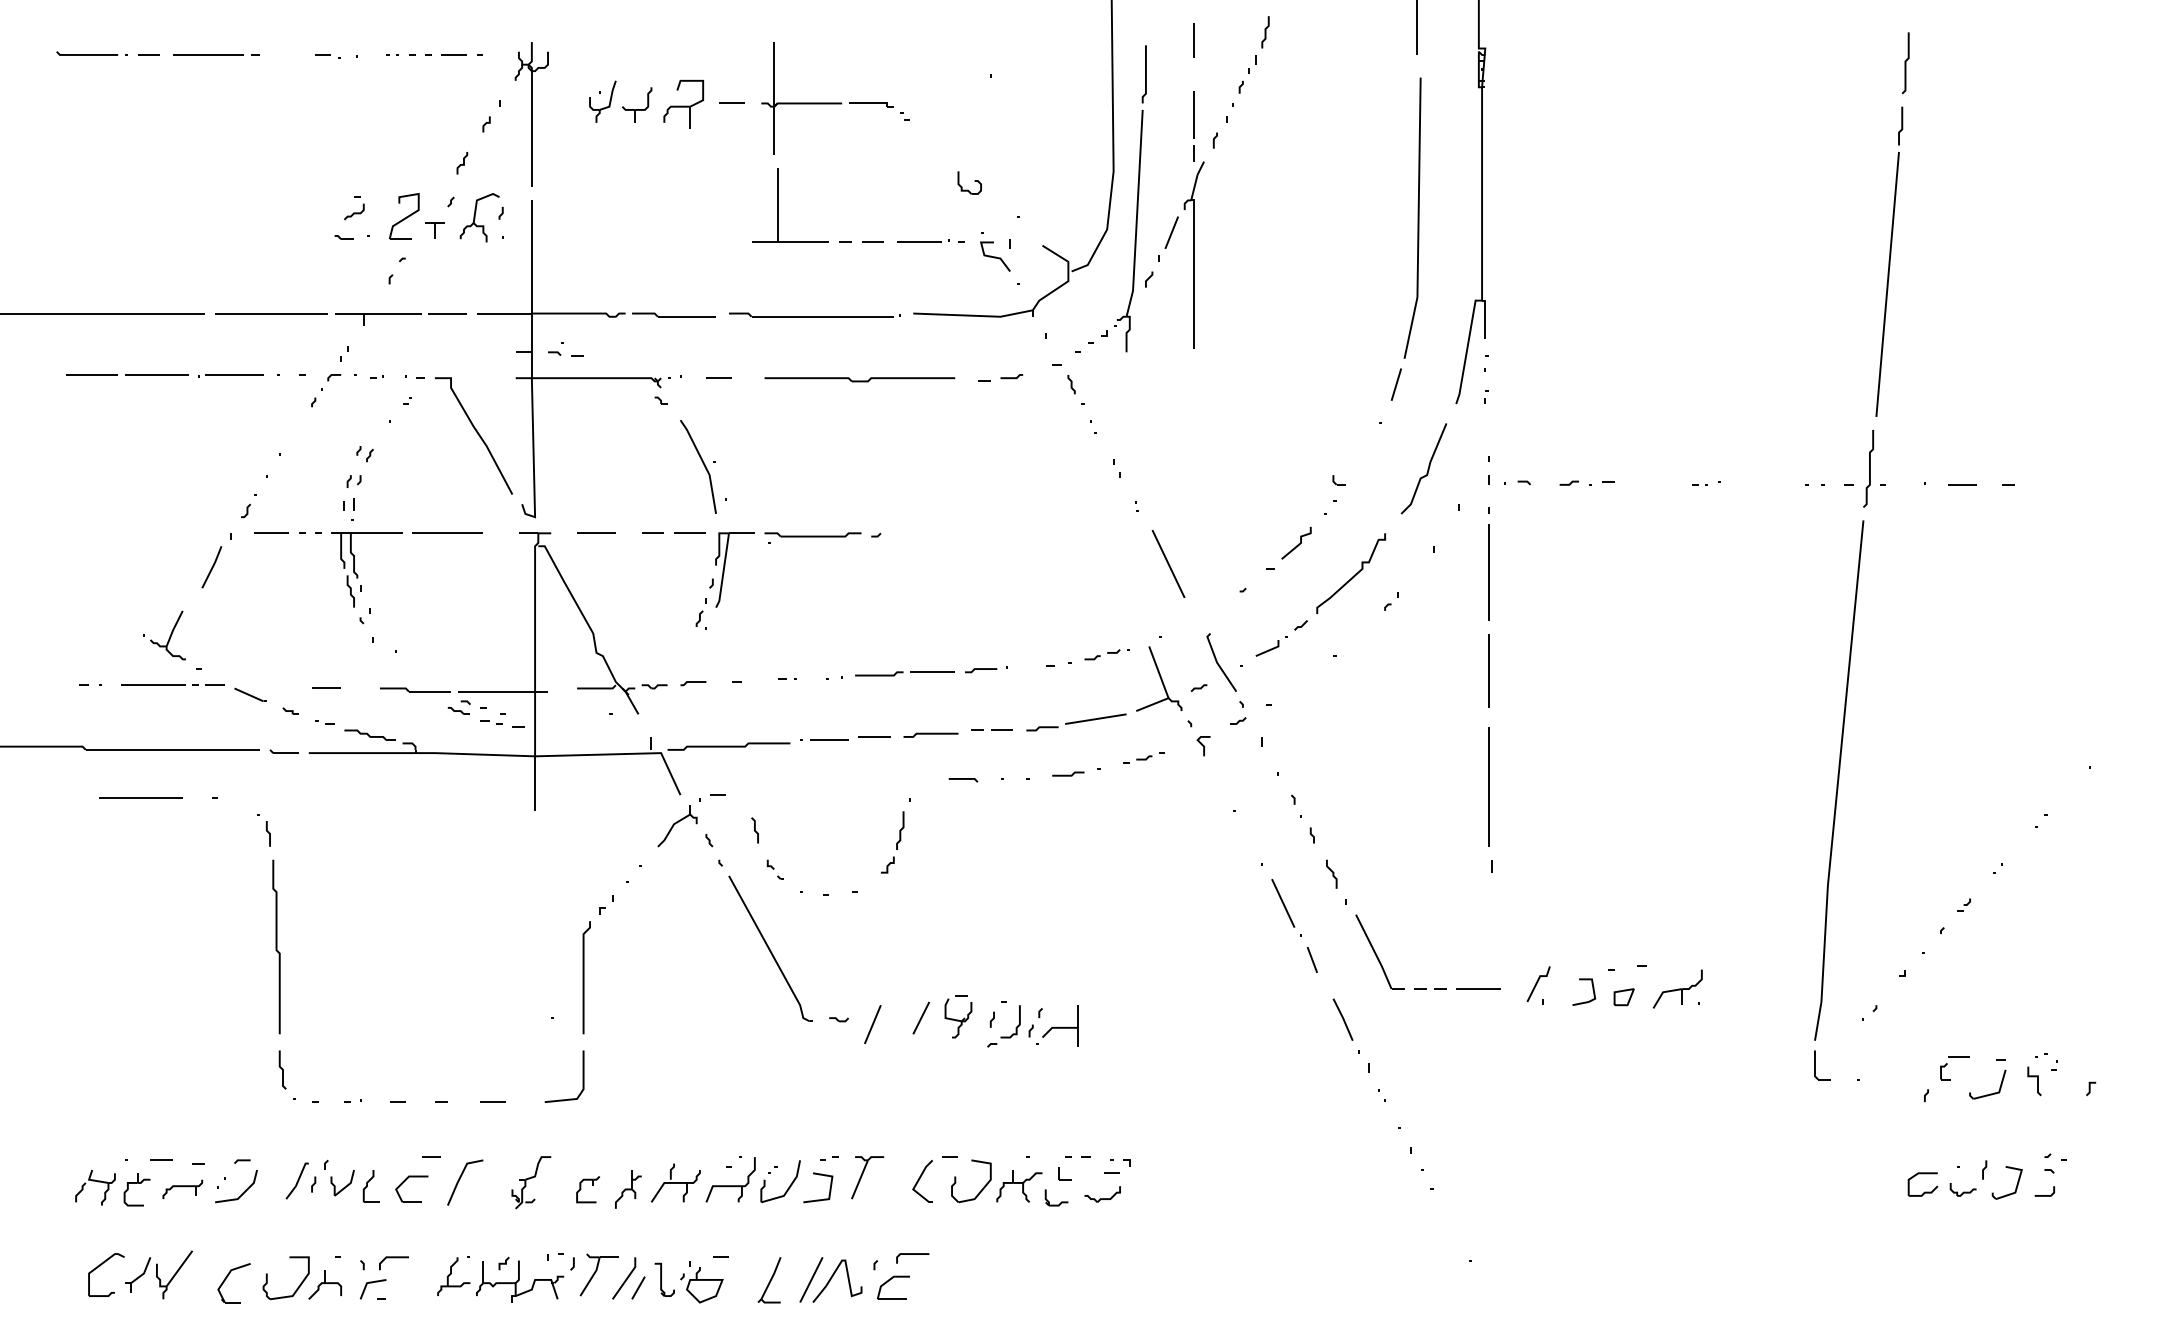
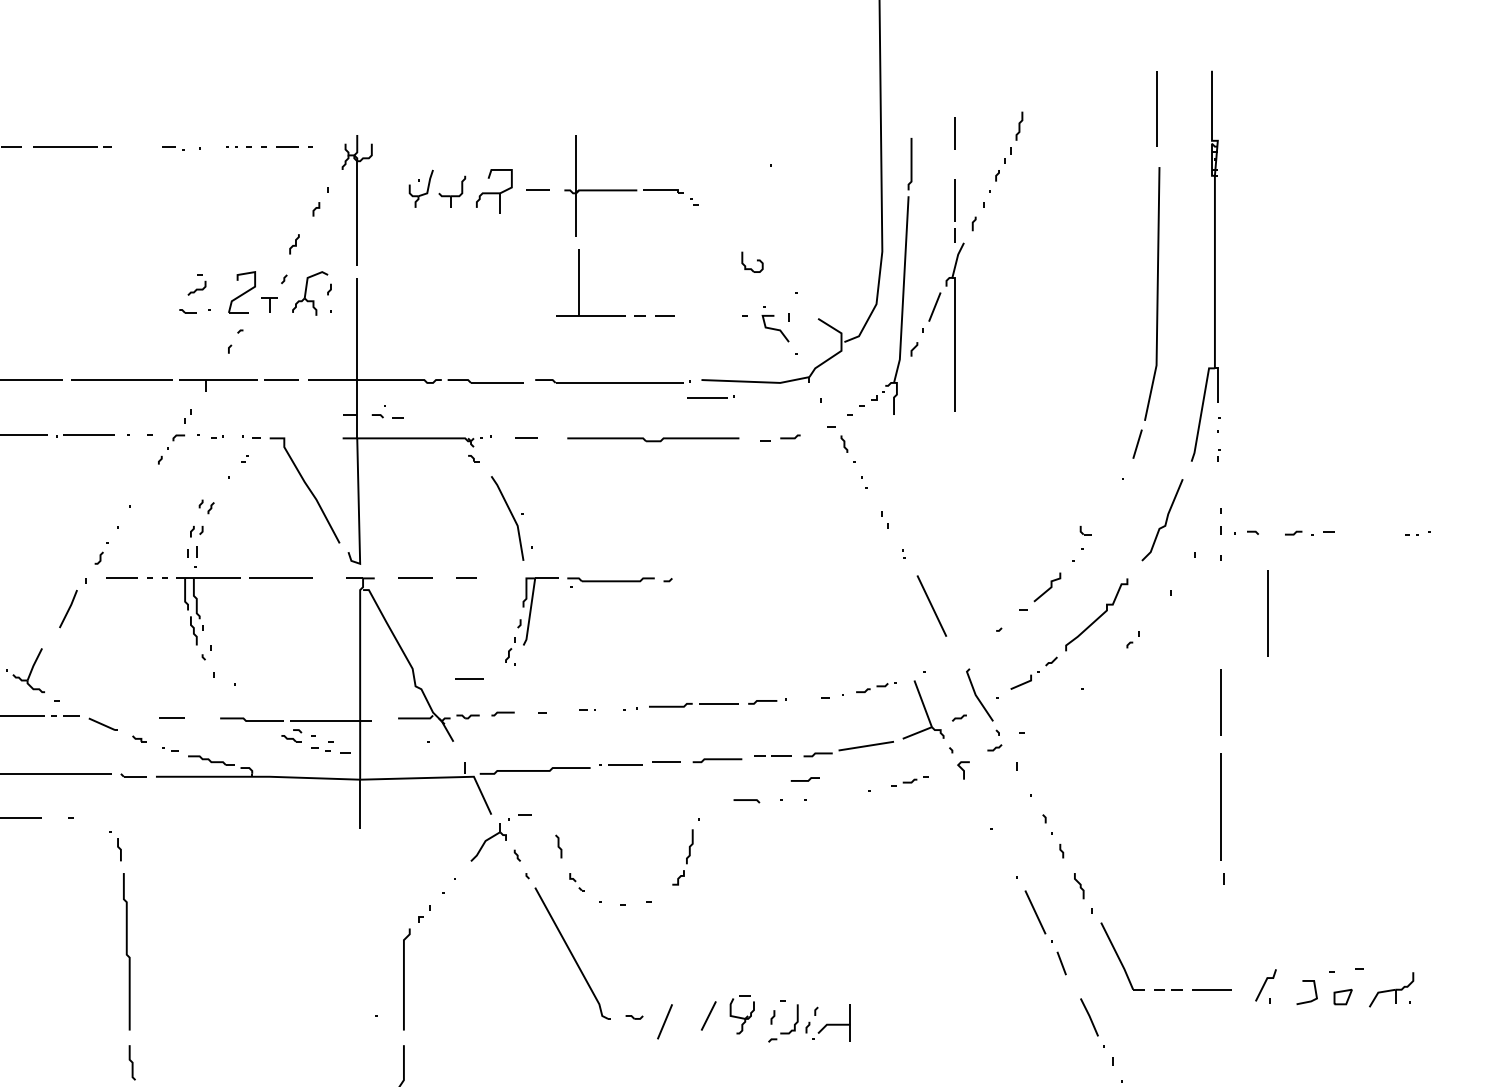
part: (923, 240) -> (710, 396), moved
line: (689, 532) -> (468, 677), moved
line: (1488, 572) -> (1267, 613), moved
line: (1068, 774) -> (805, 779), moved

